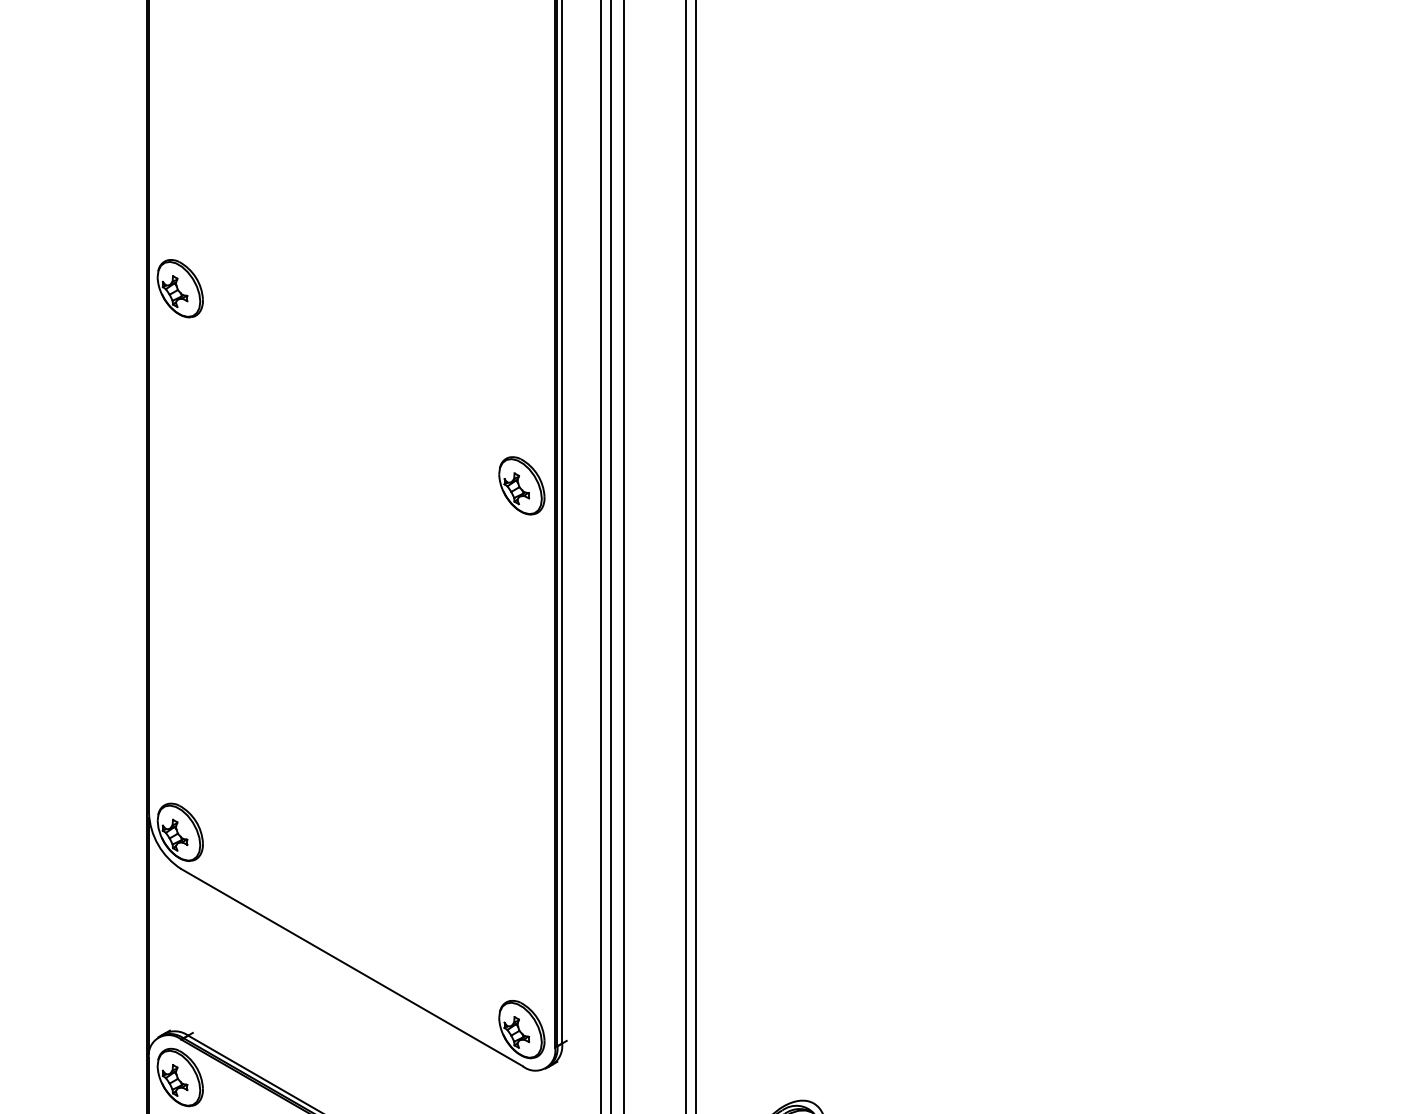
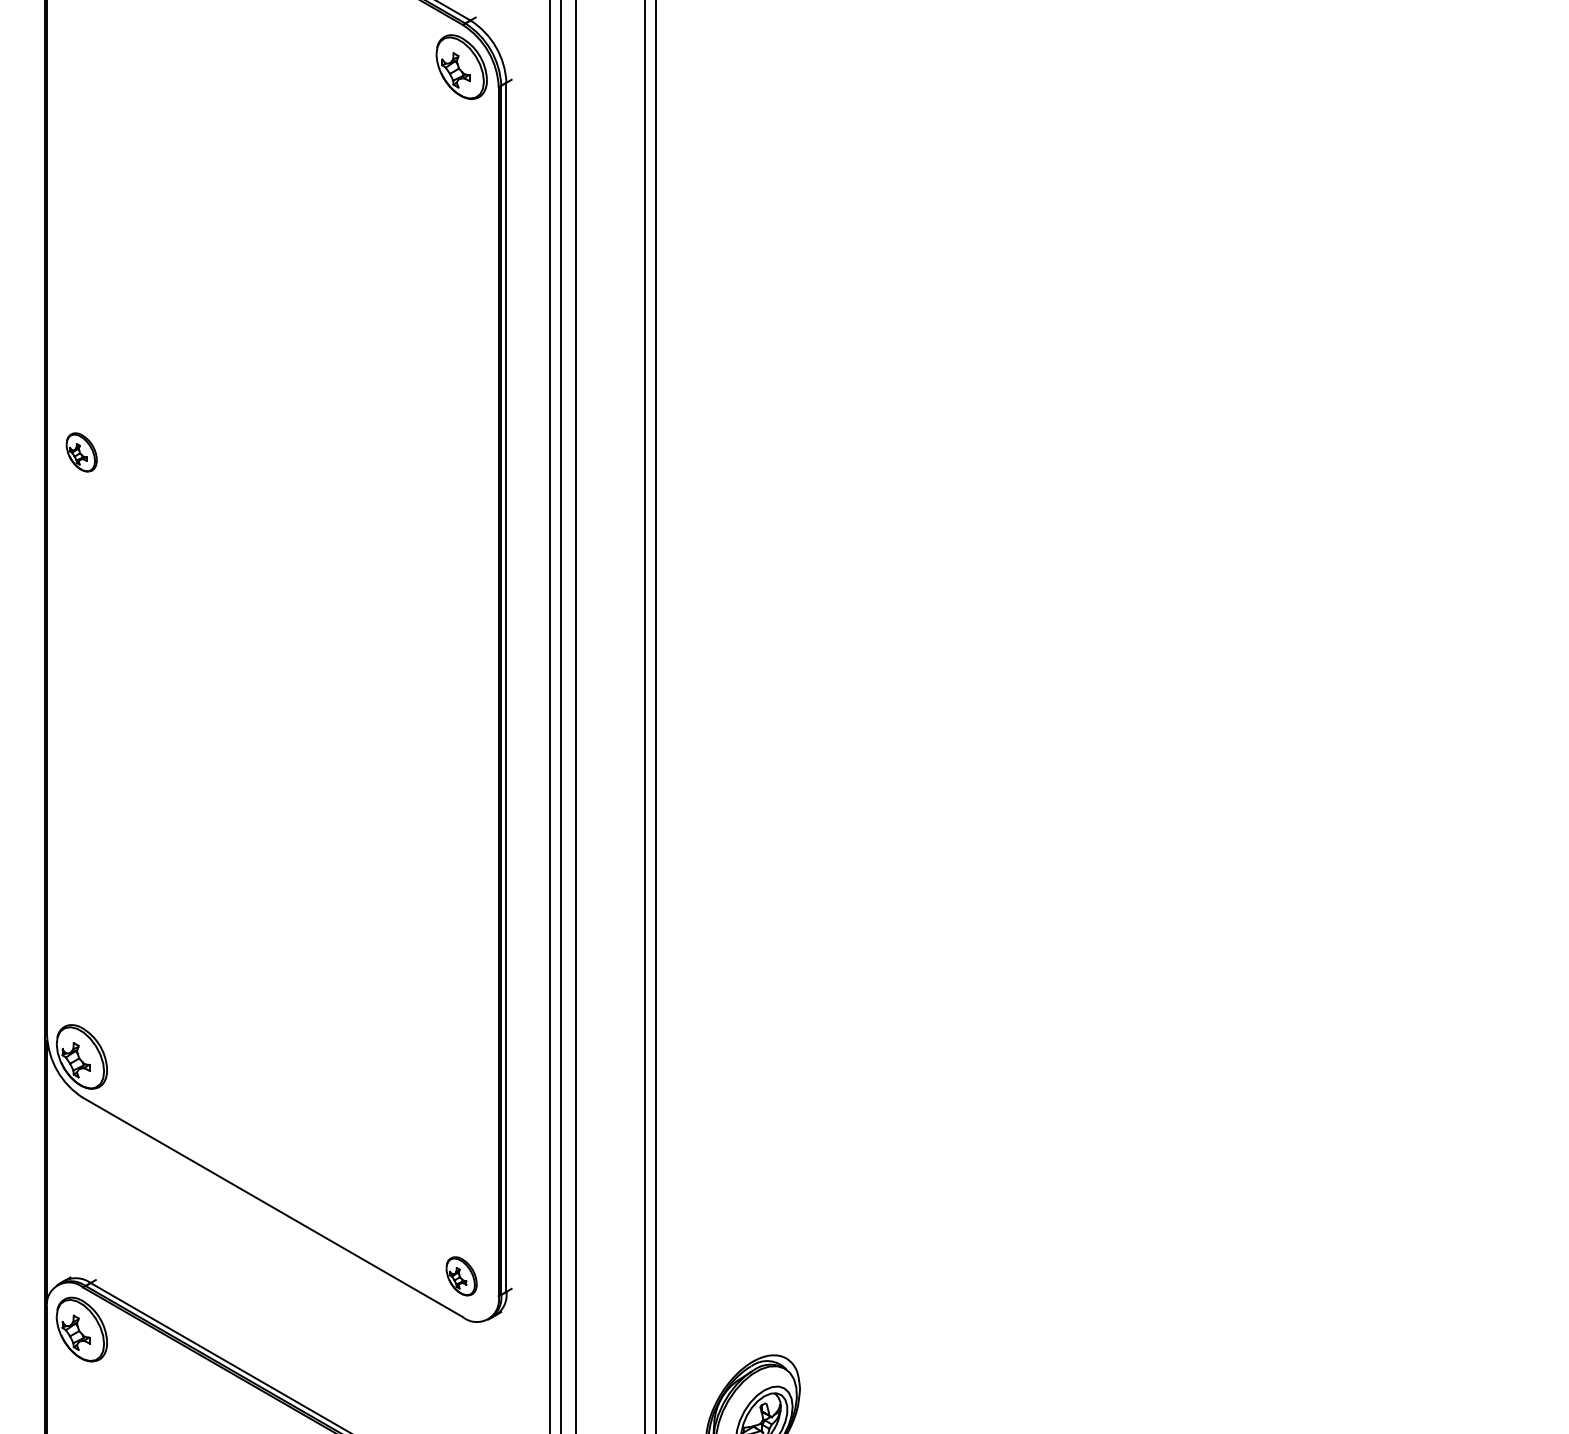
part: (179, 288) -> (81, 452), size x0.6
part: (521, 485) -> (461, 671), removed
part: (521, 1029) -> (461, 1276), size x0.6

